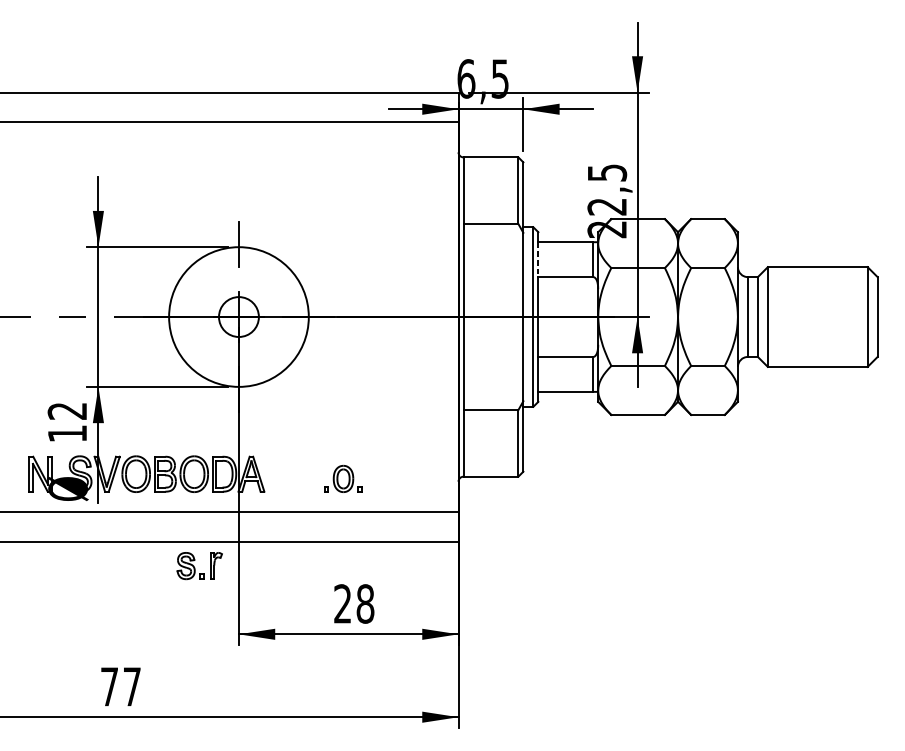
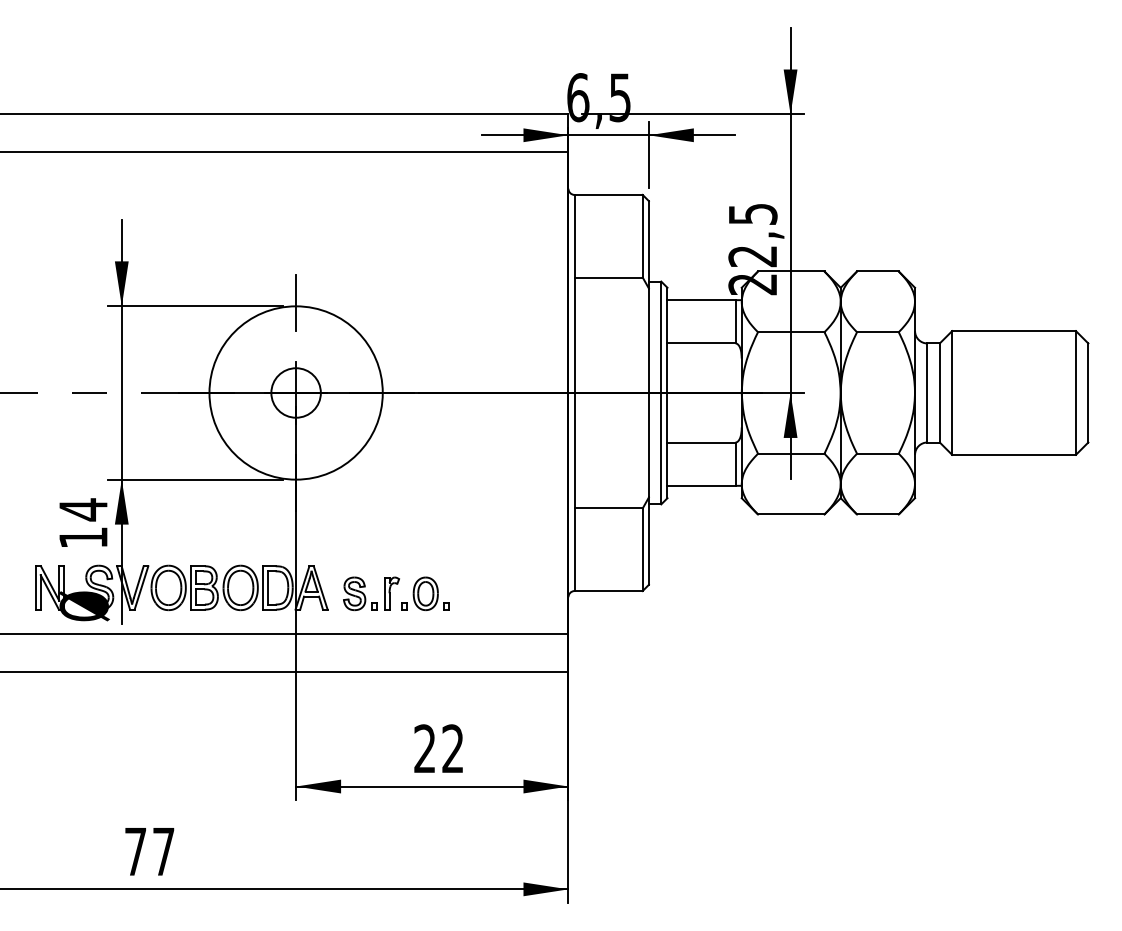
line: (538, 259) -> (667, 321), dashed -> solid
text: (66, 410) -> (82, 509), 12 -> 14
part: (194, 567) -> (365, 595), moved
text: (365, 603) -> (453, 748), 28 -> 22

